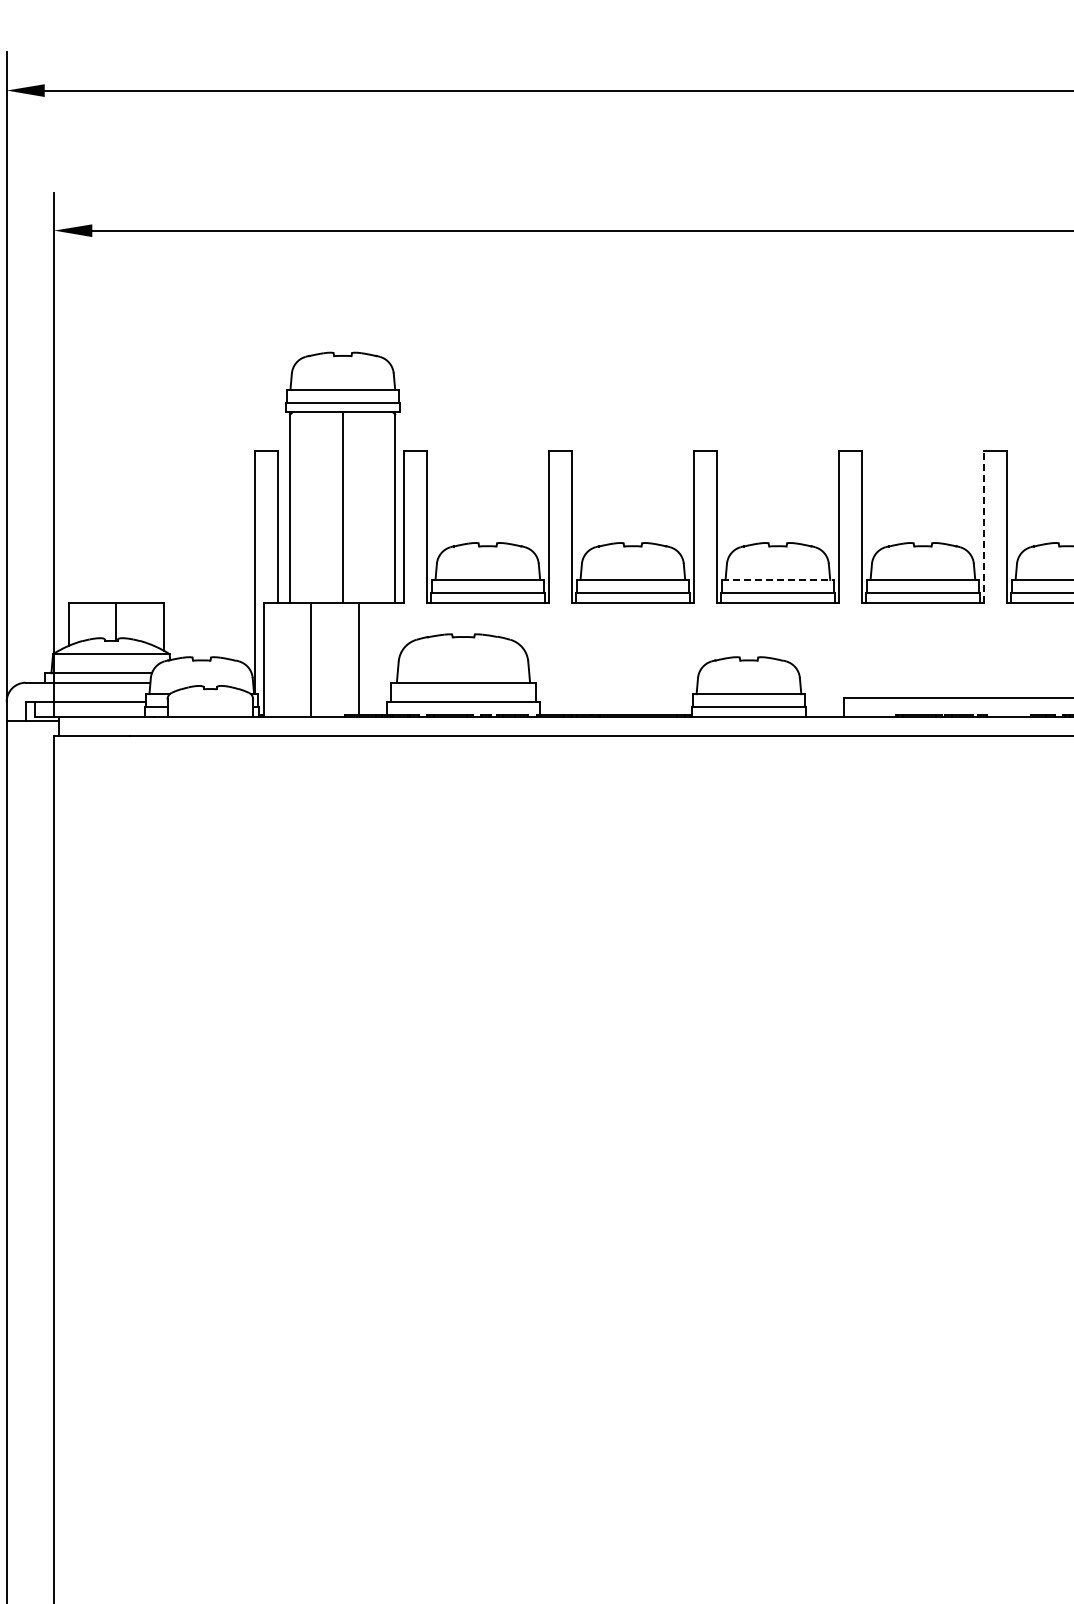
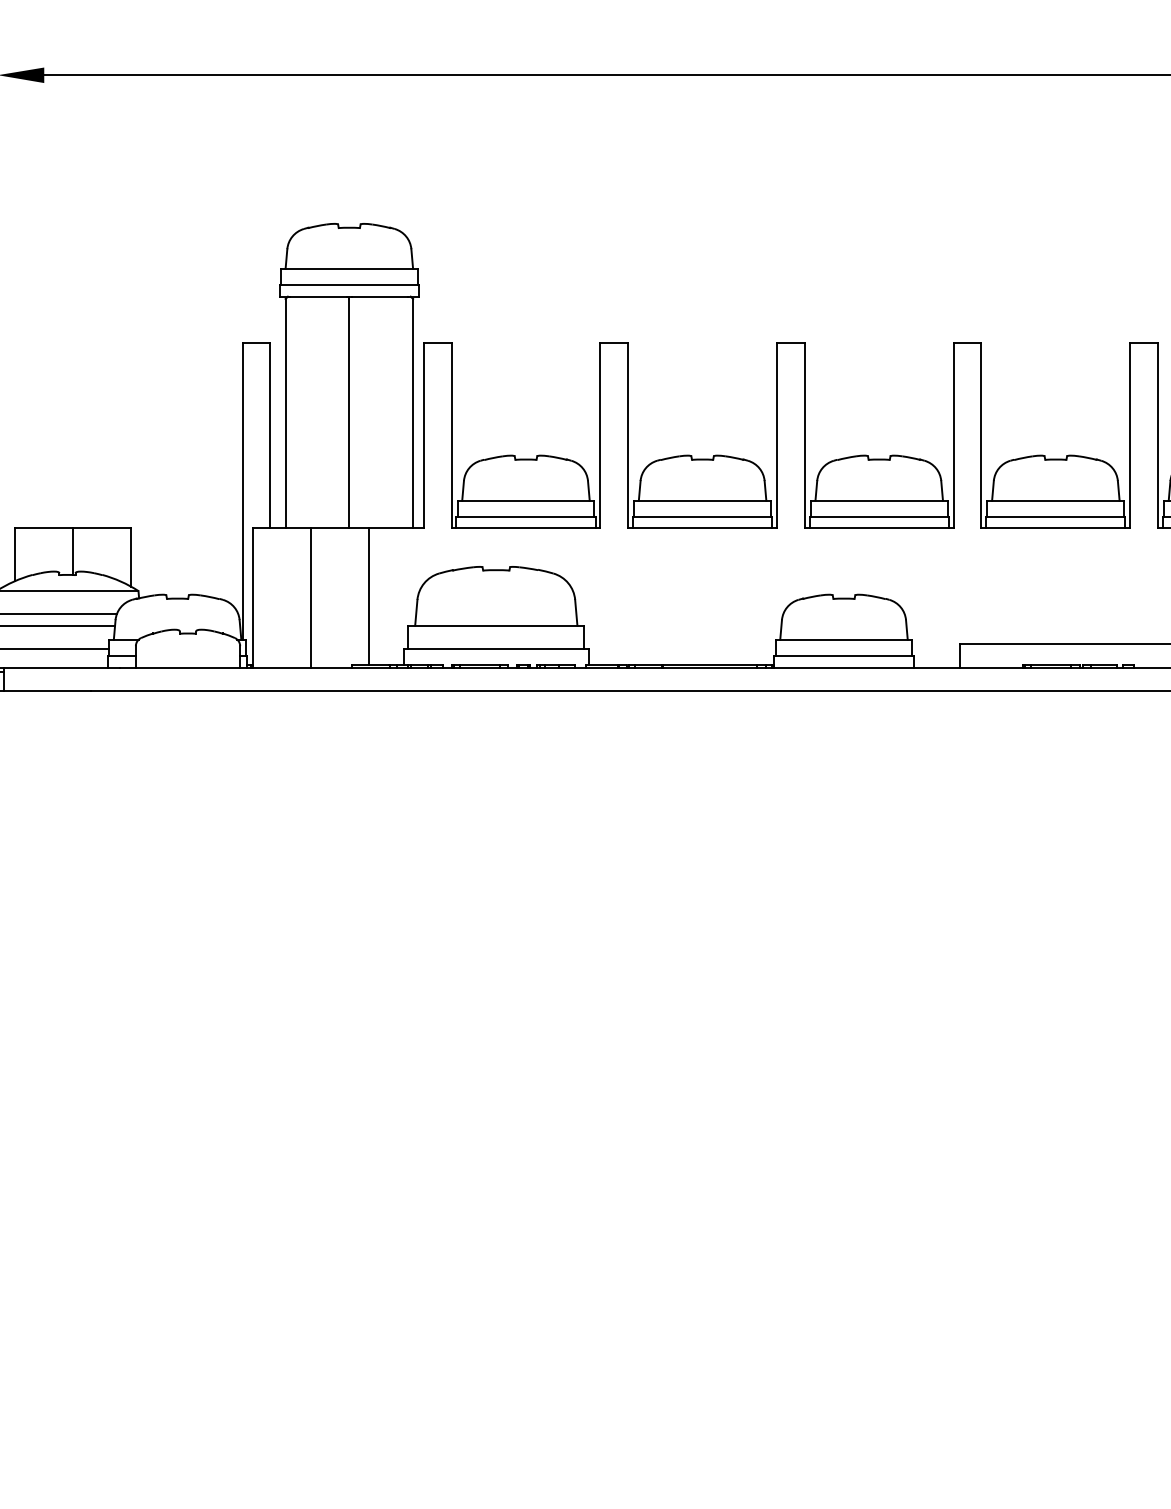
line: (984, 526) -> (1130, 435), dashed -> solid
line: (778, 579) -> (879, 500), dashed -> solid

